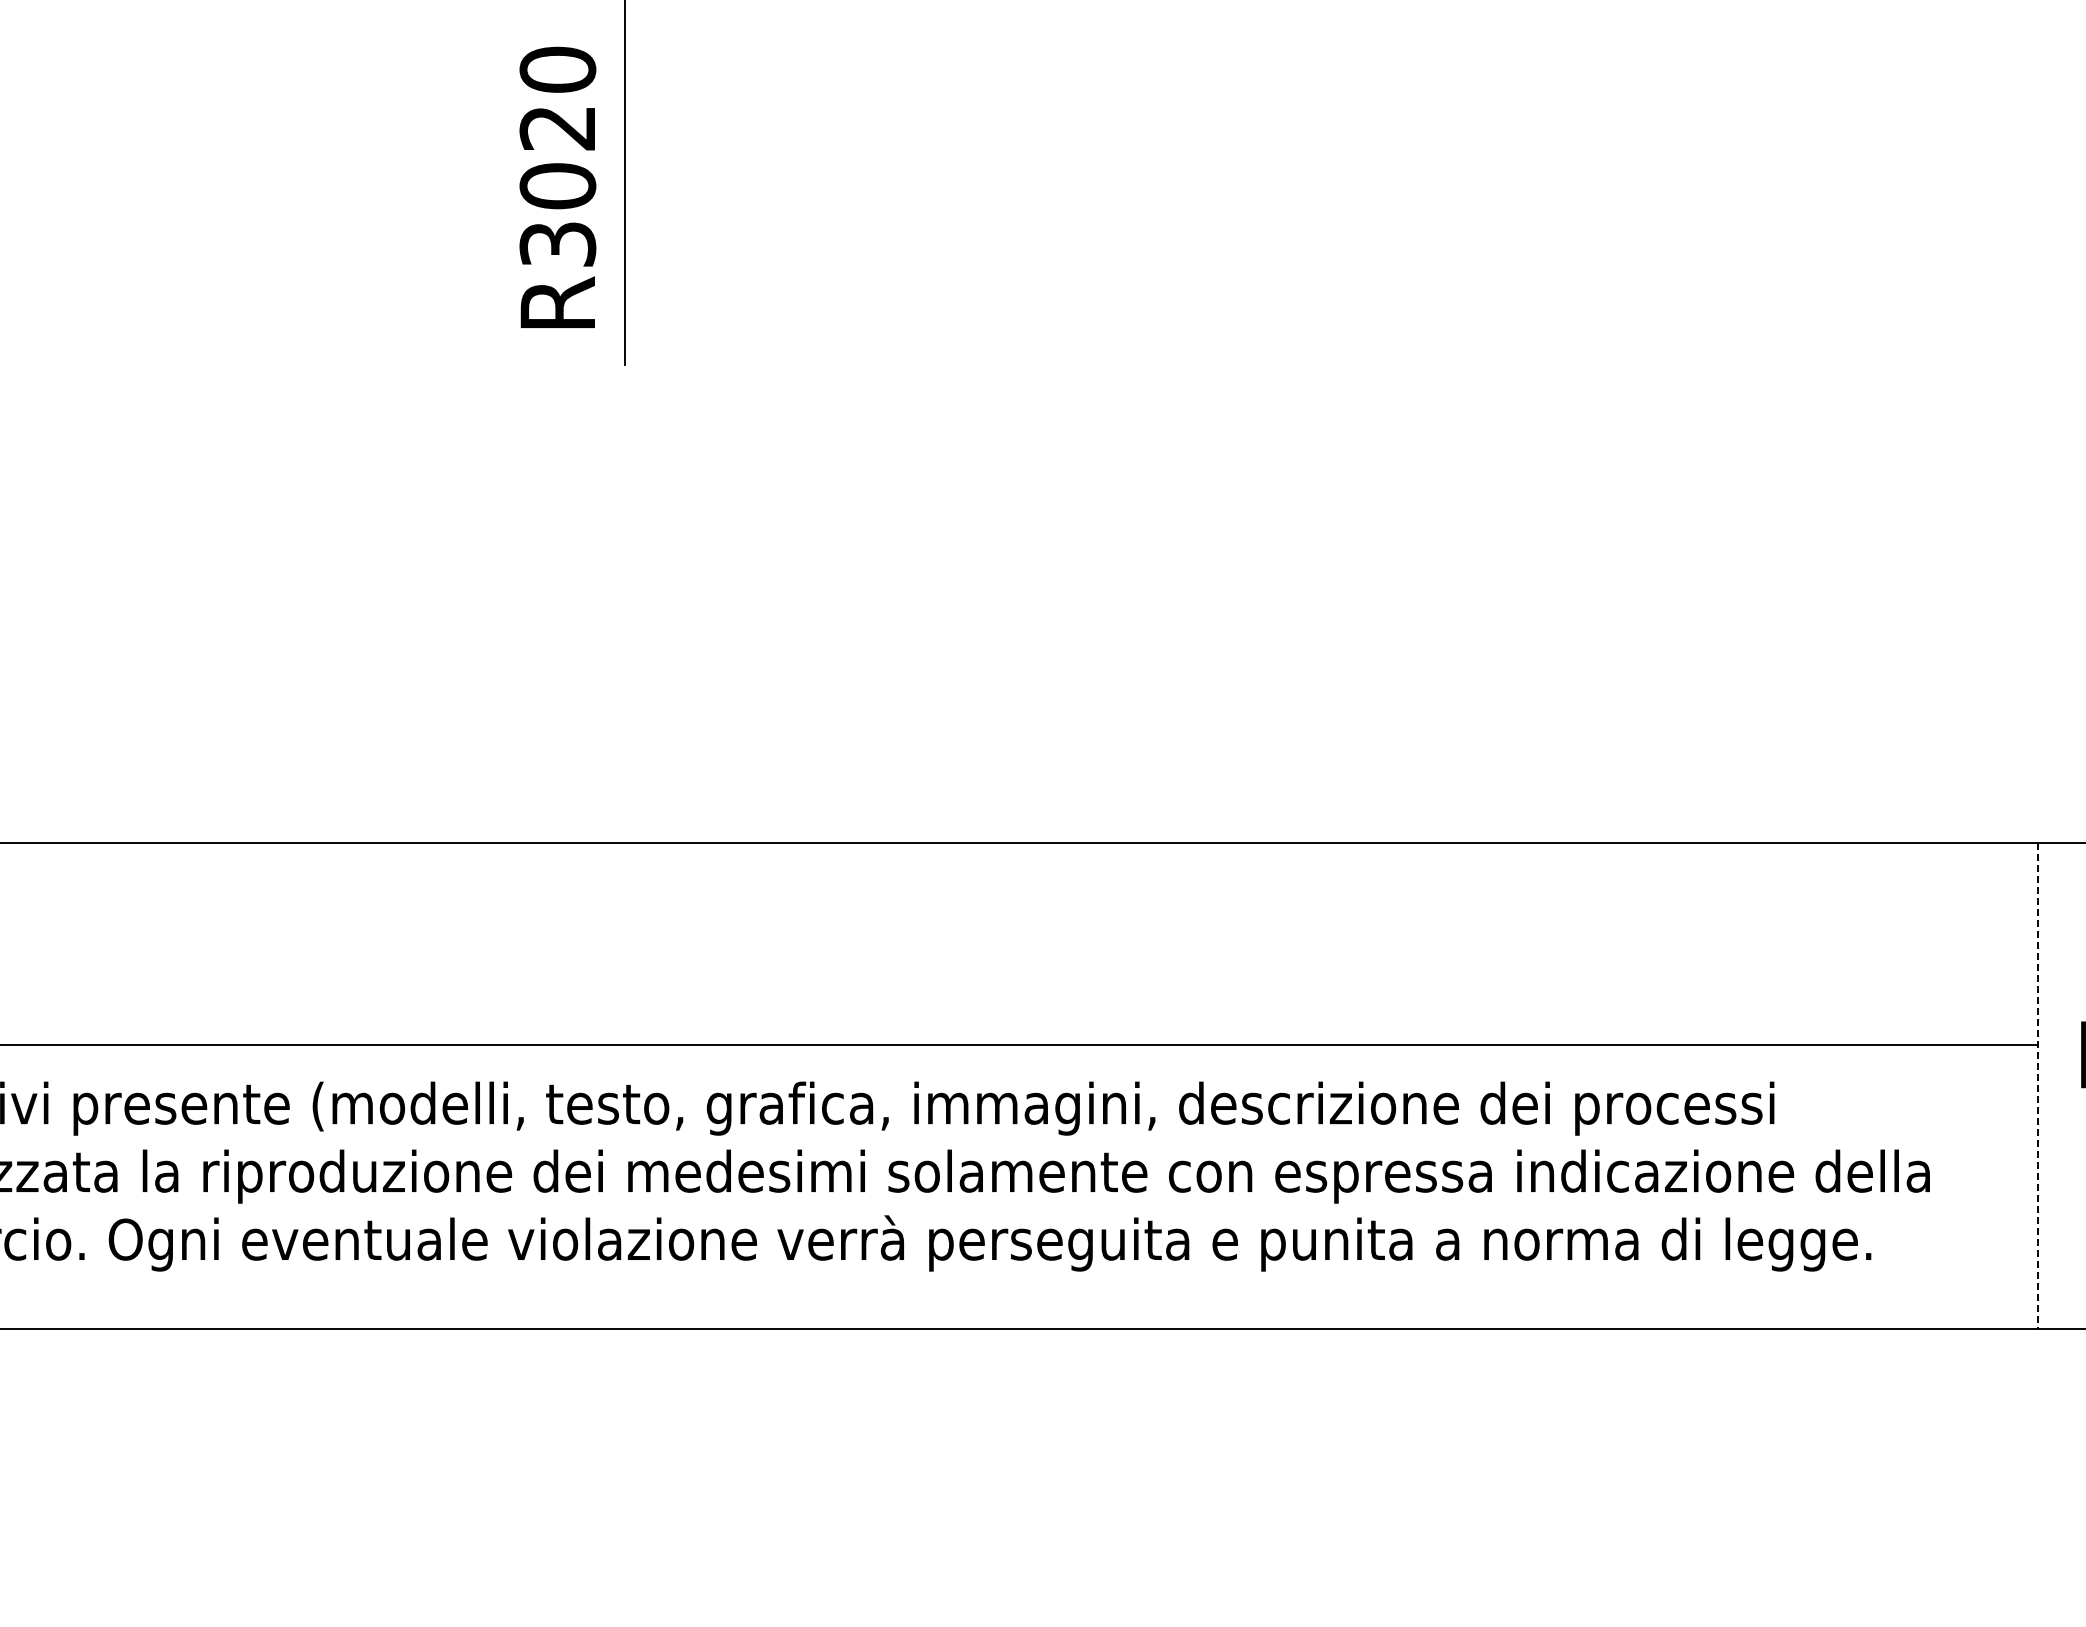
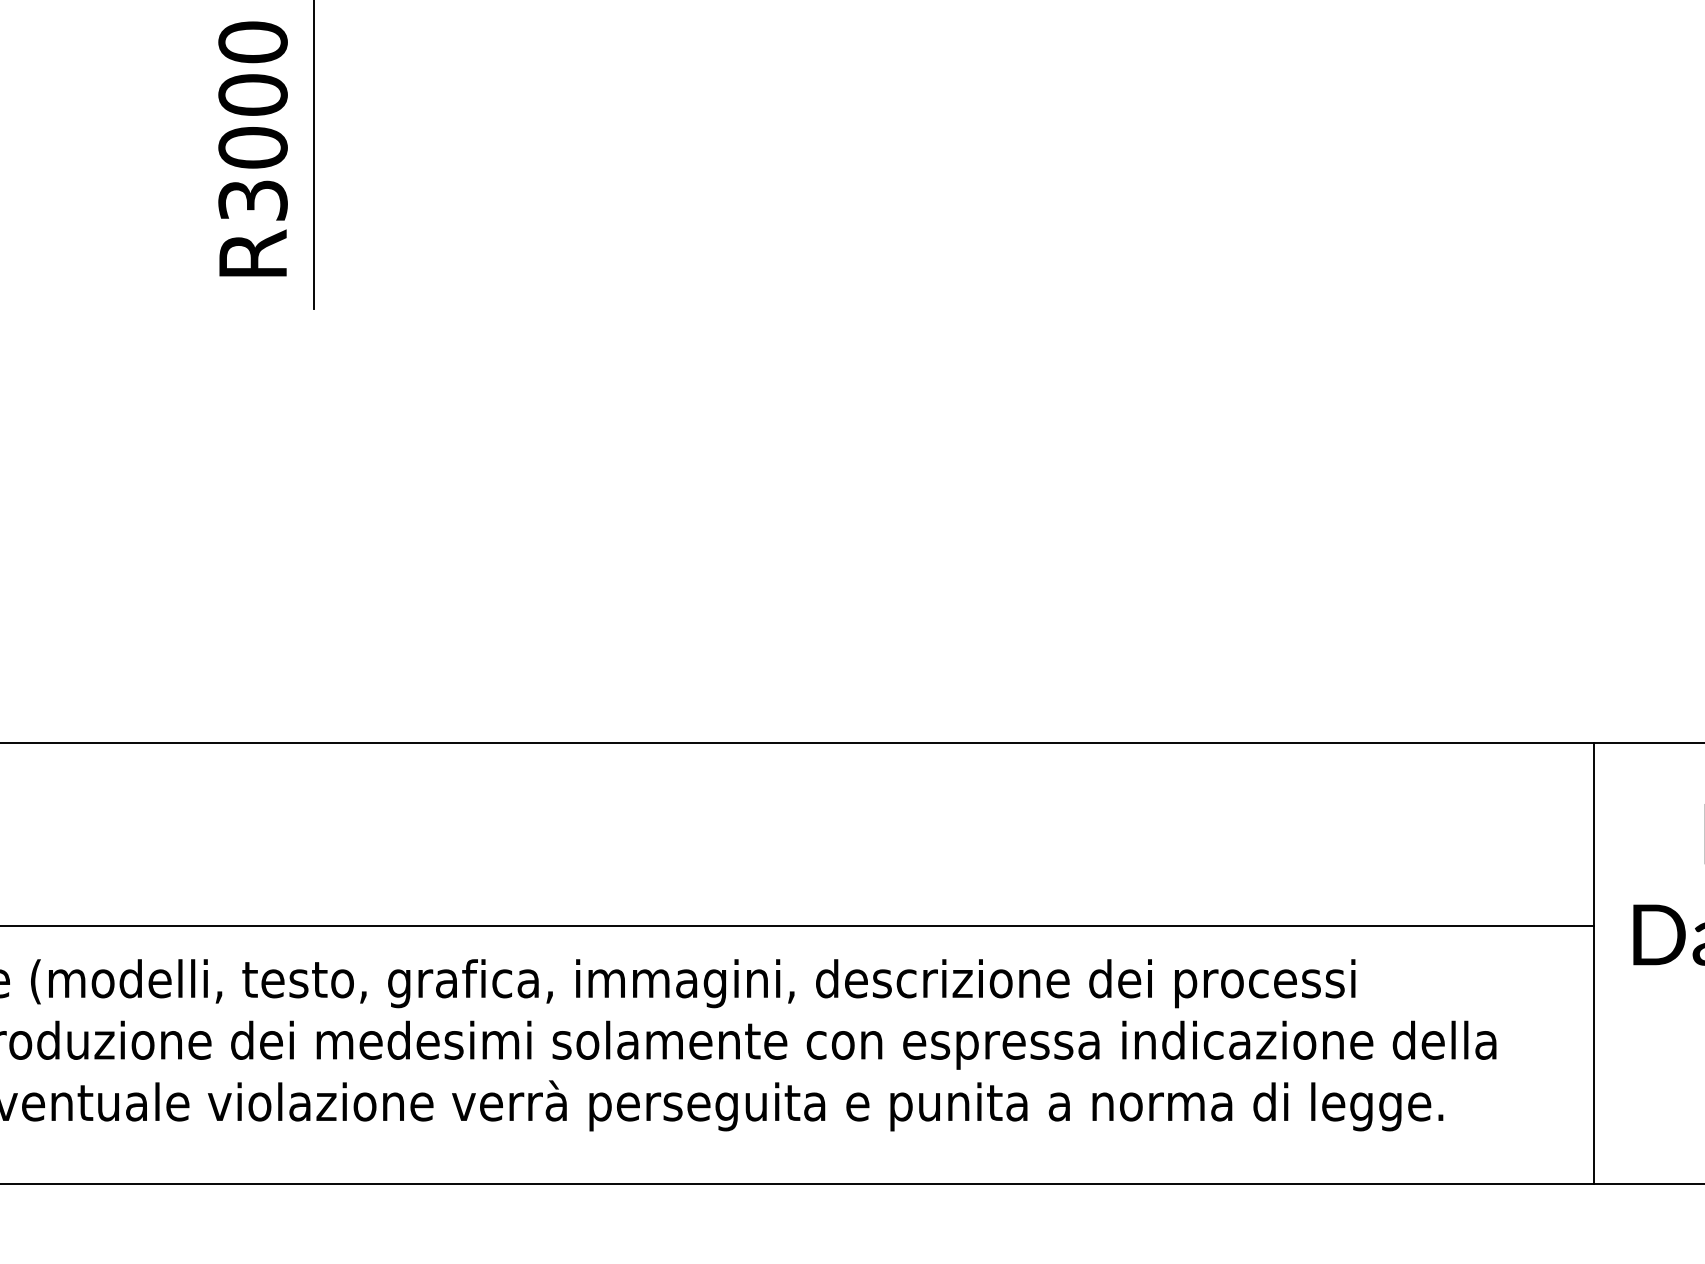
text: (557, 127) -> (252, 94), R3020 -> R3000
line: (2037, 1086) -> (1593, 963), dashed -> solid

